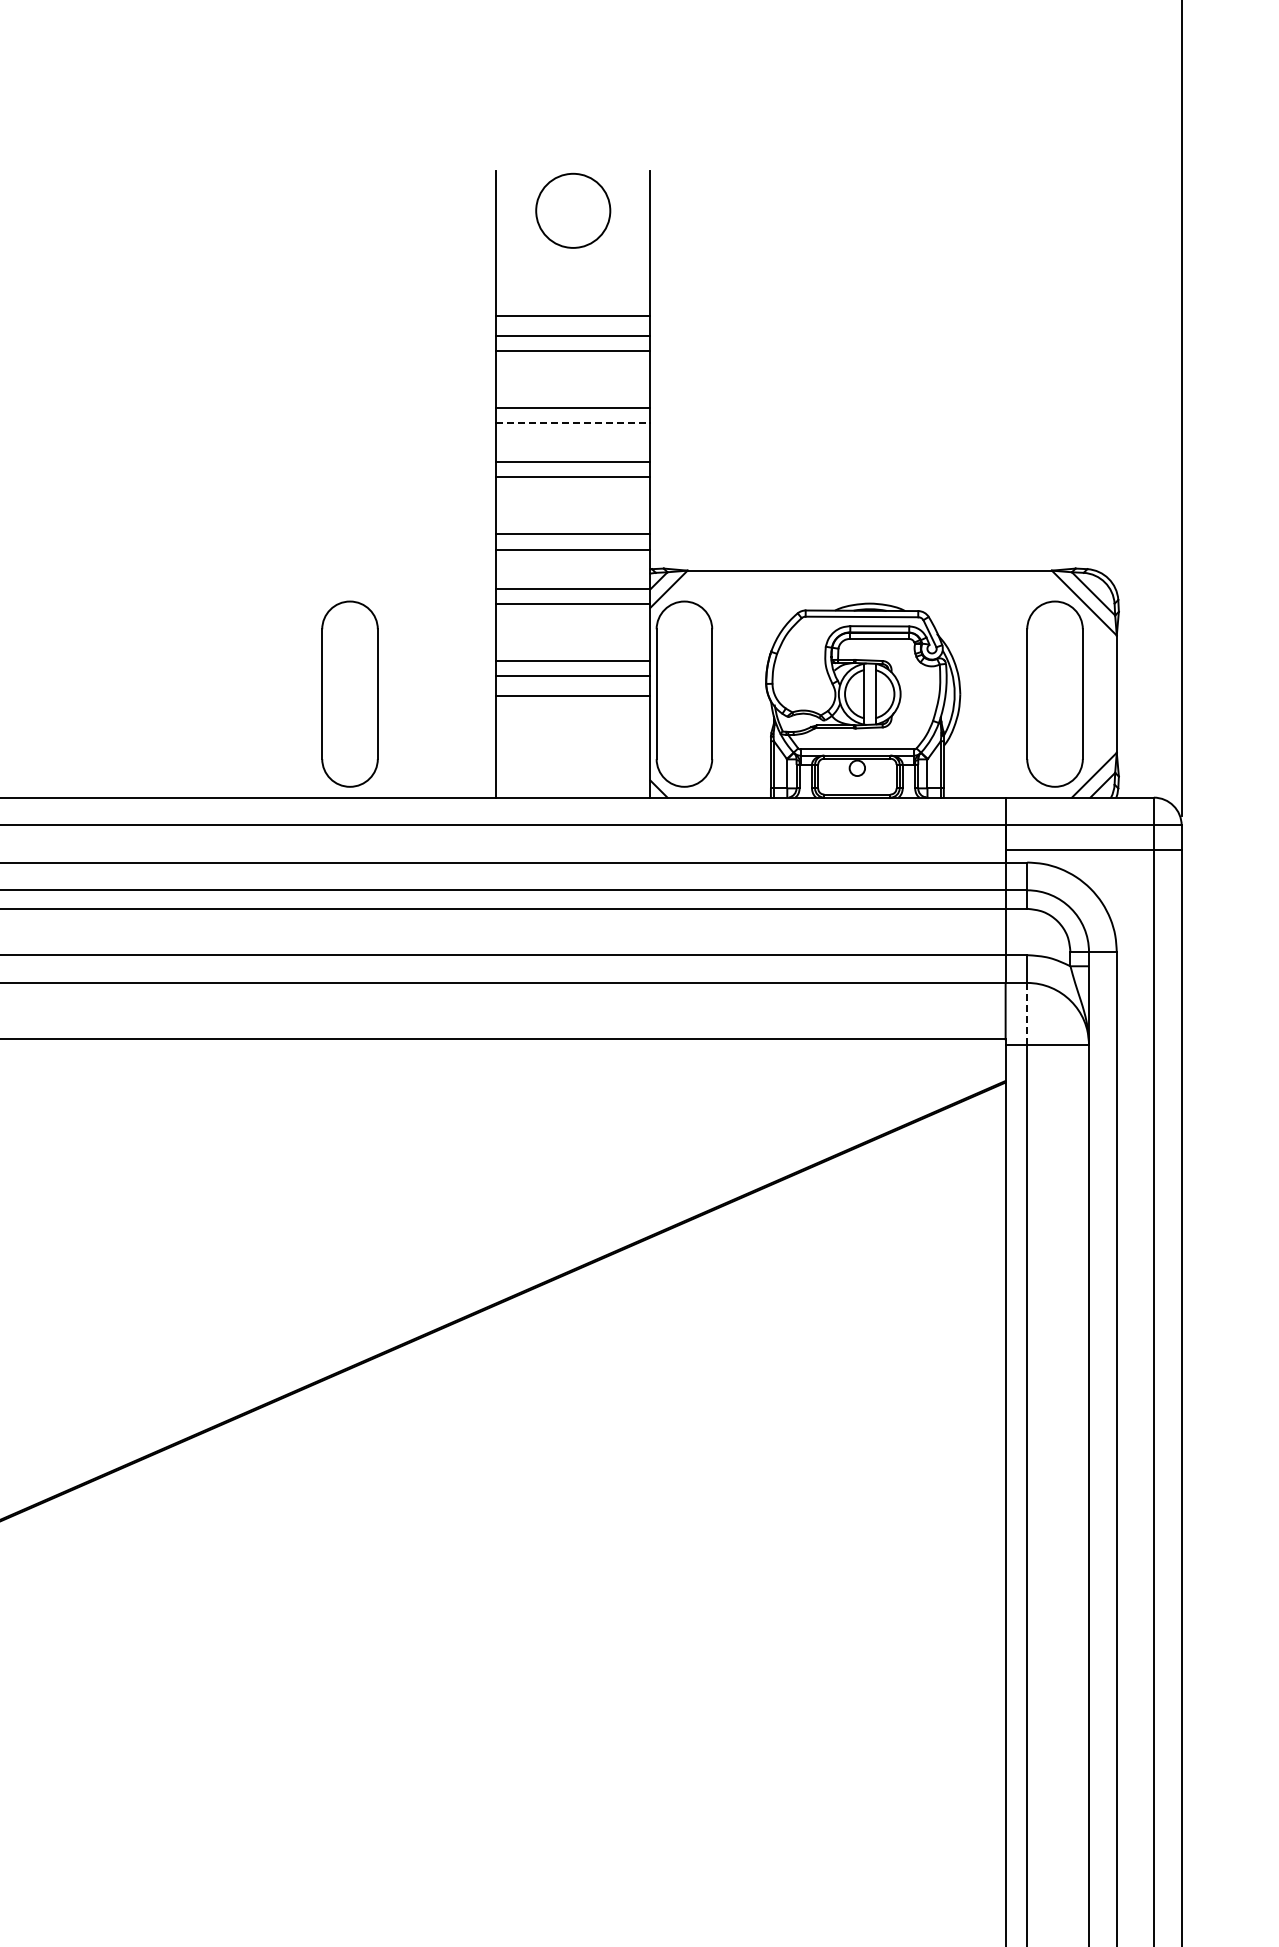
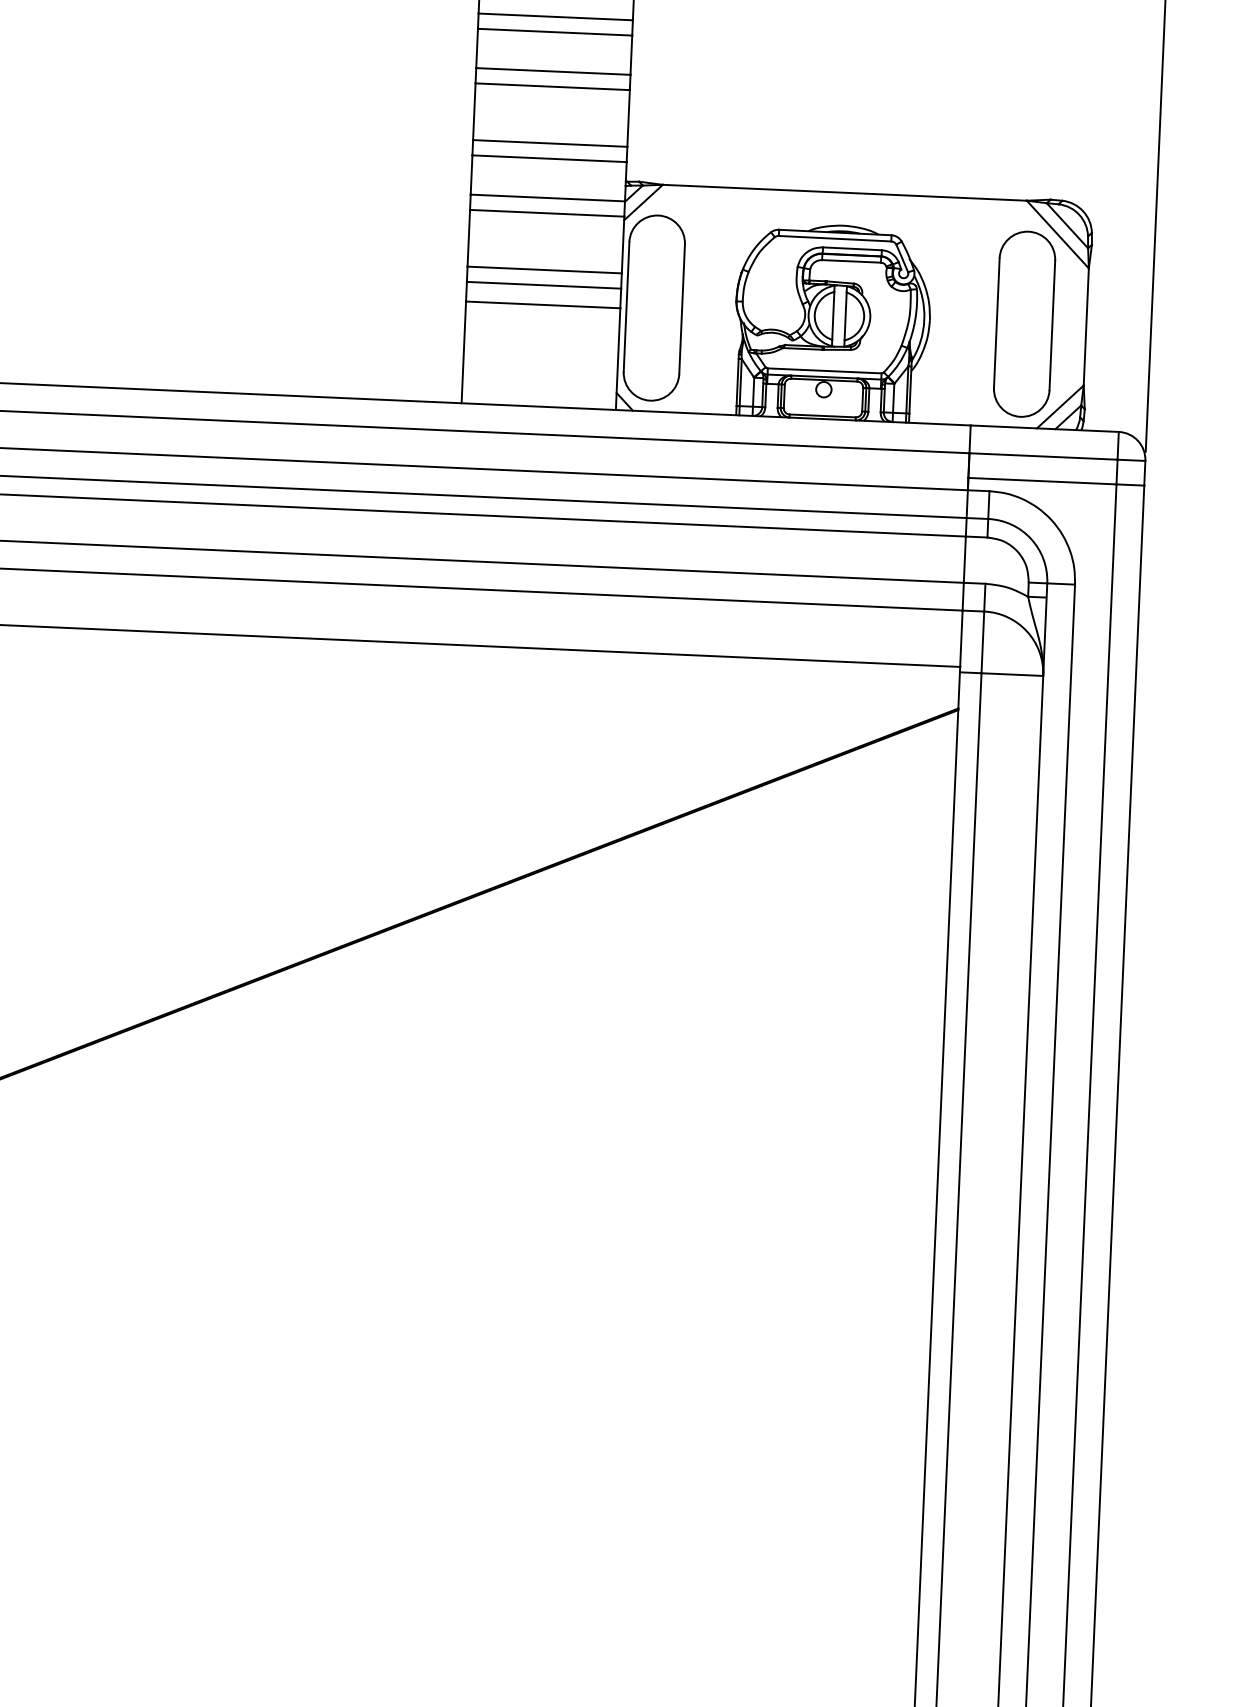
line: (573, 422) -> (555, 31), dashed -> solid
part: (349, 693) -> (319, 292), removed
line: (1027, 1013) -> (983, 642), dashed -> solid

